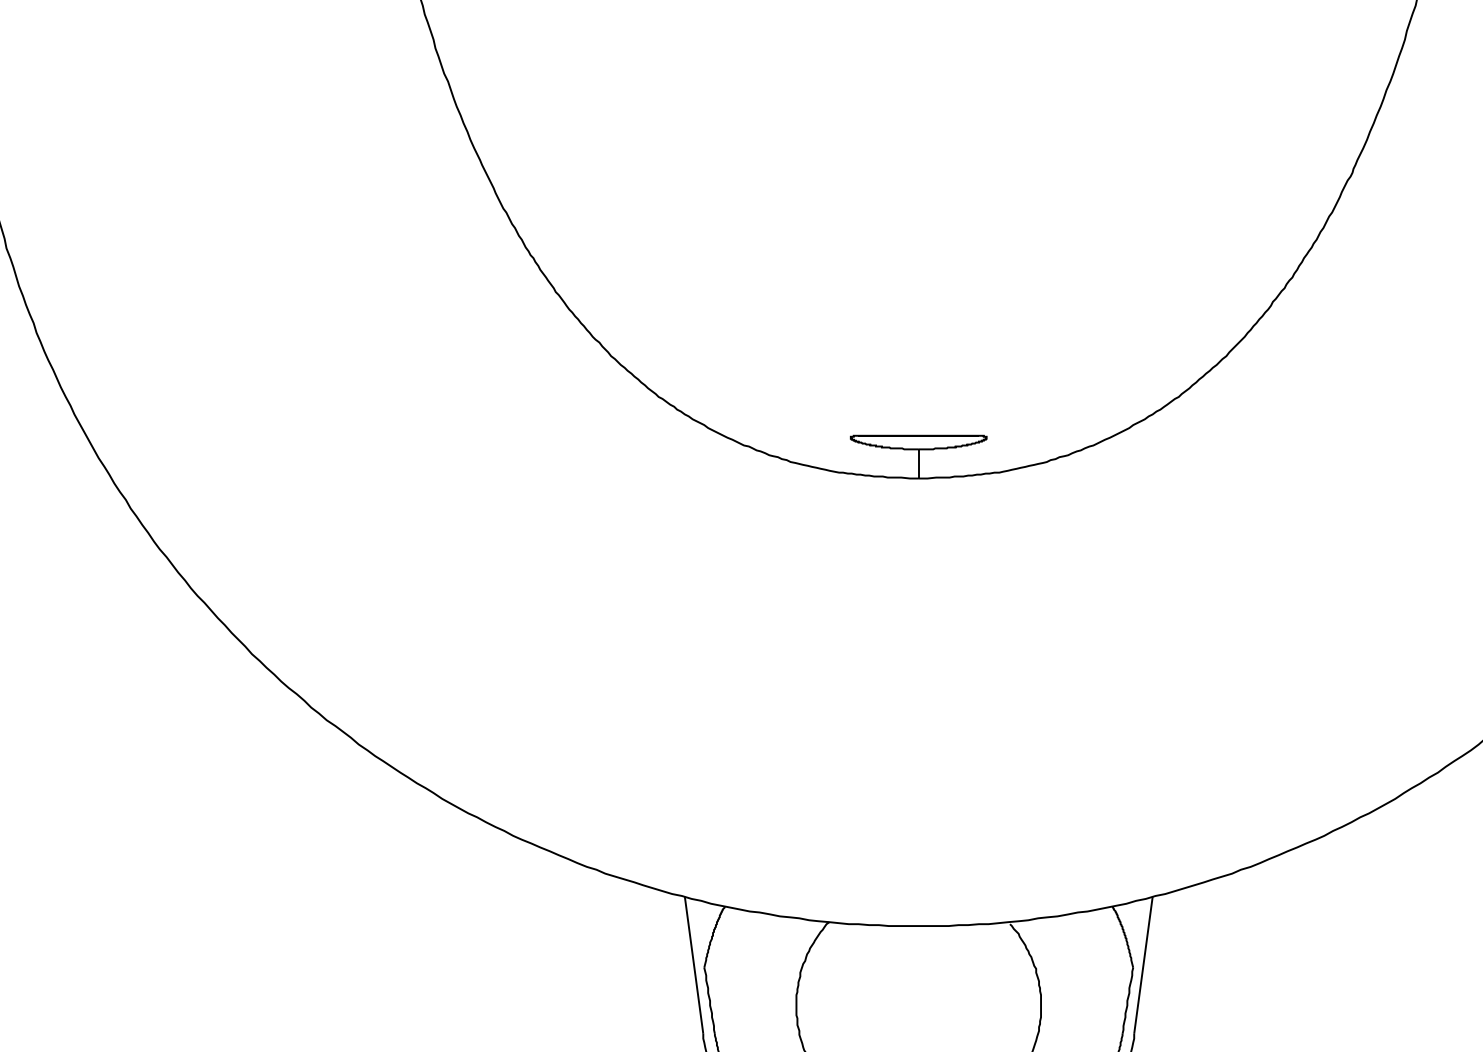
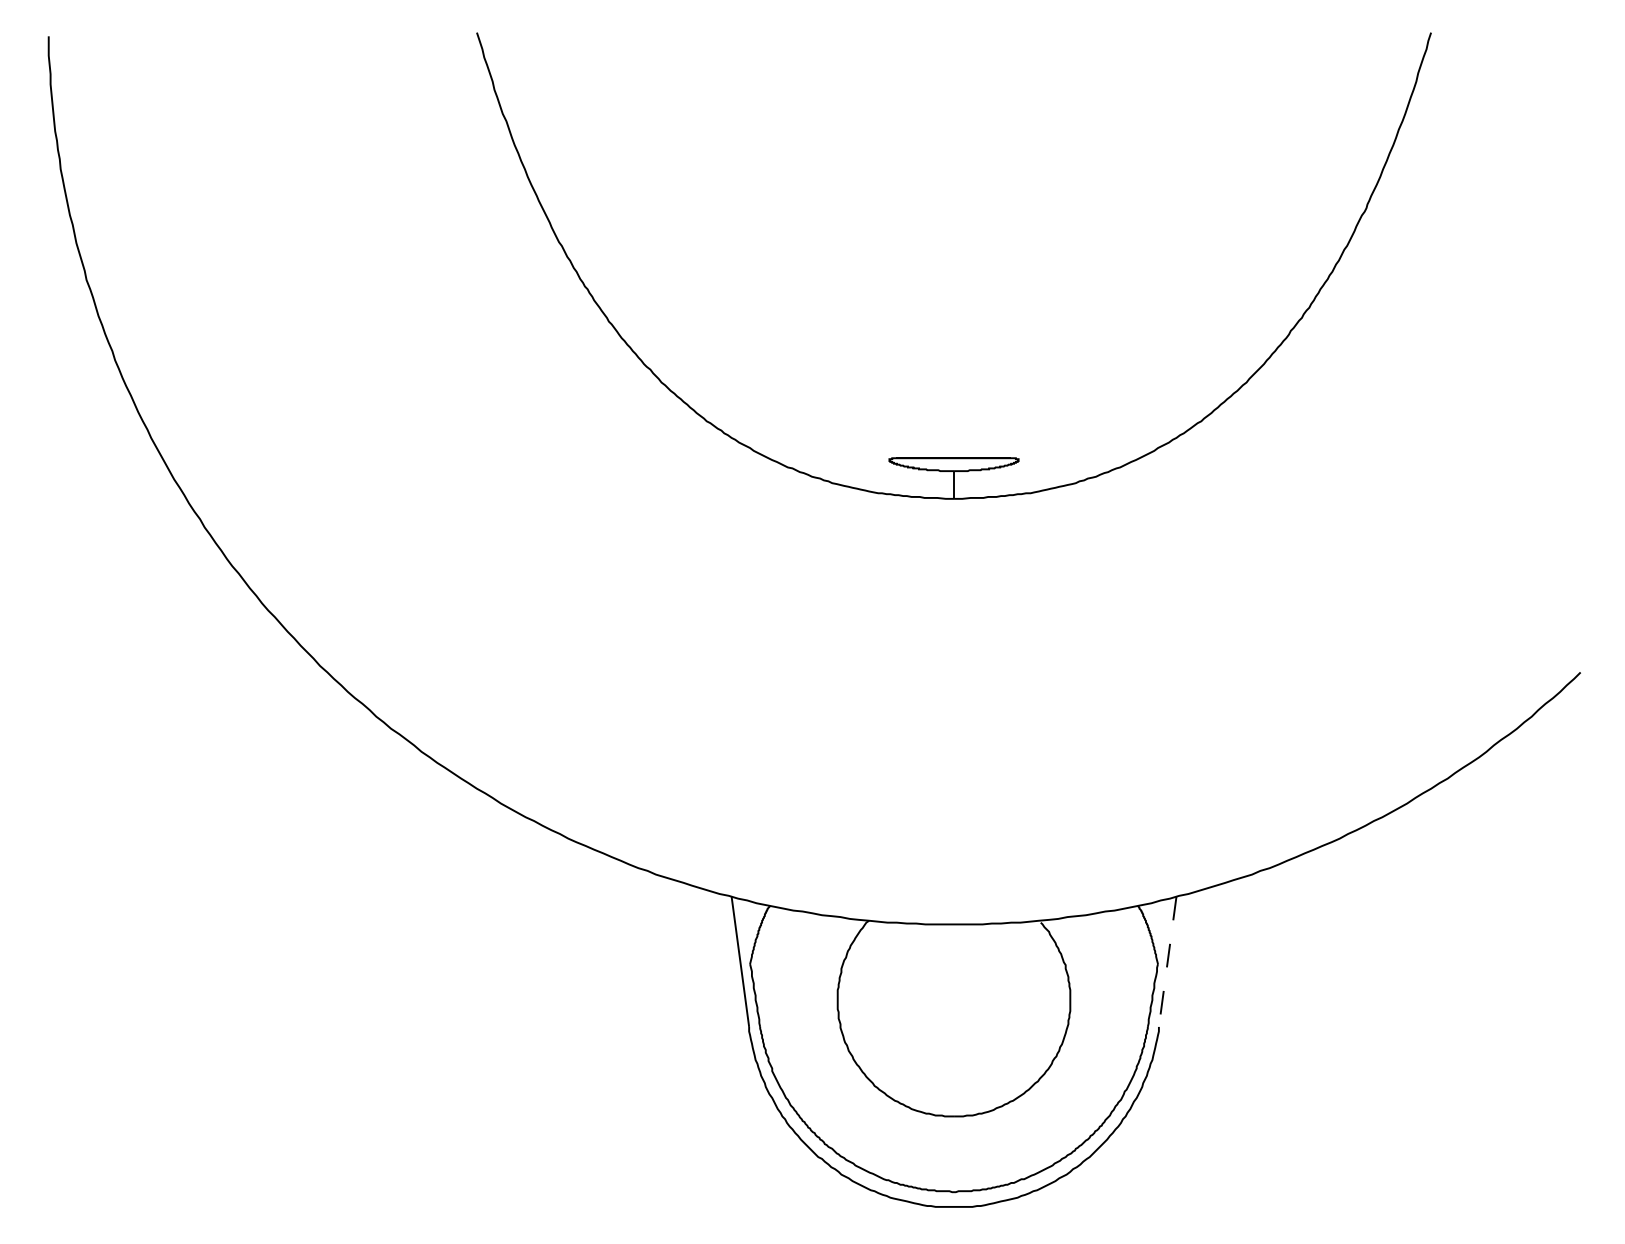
line: (1143, 965) -> (1167, 961), solid -> dashed

